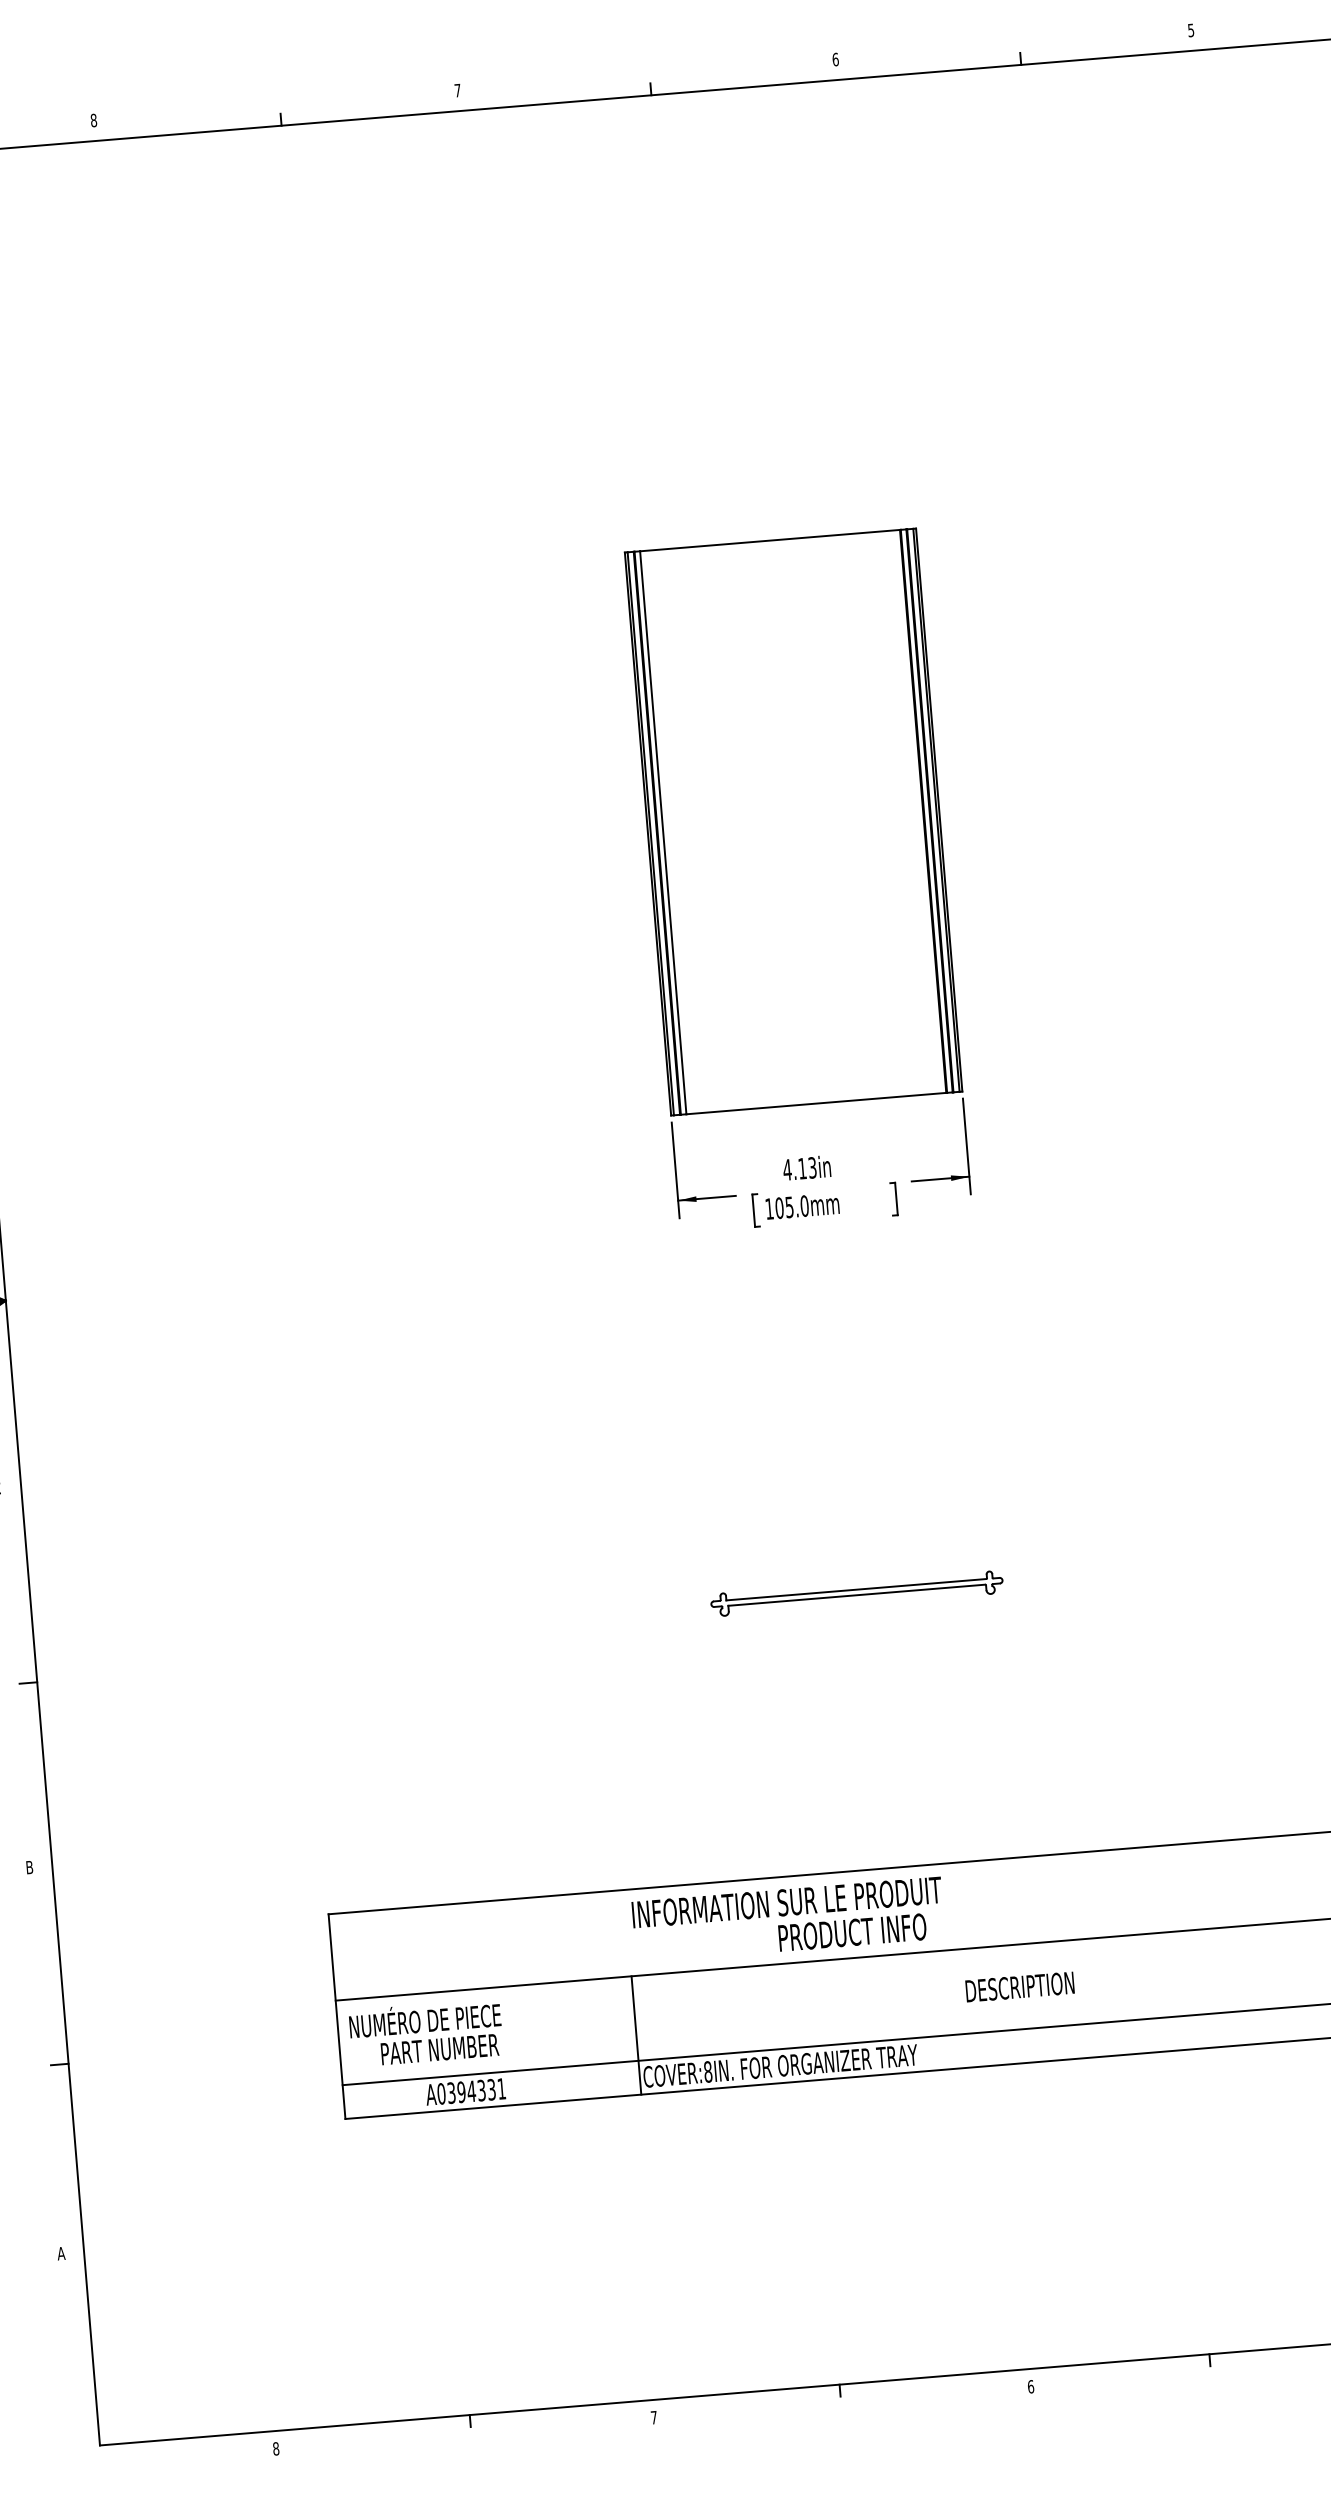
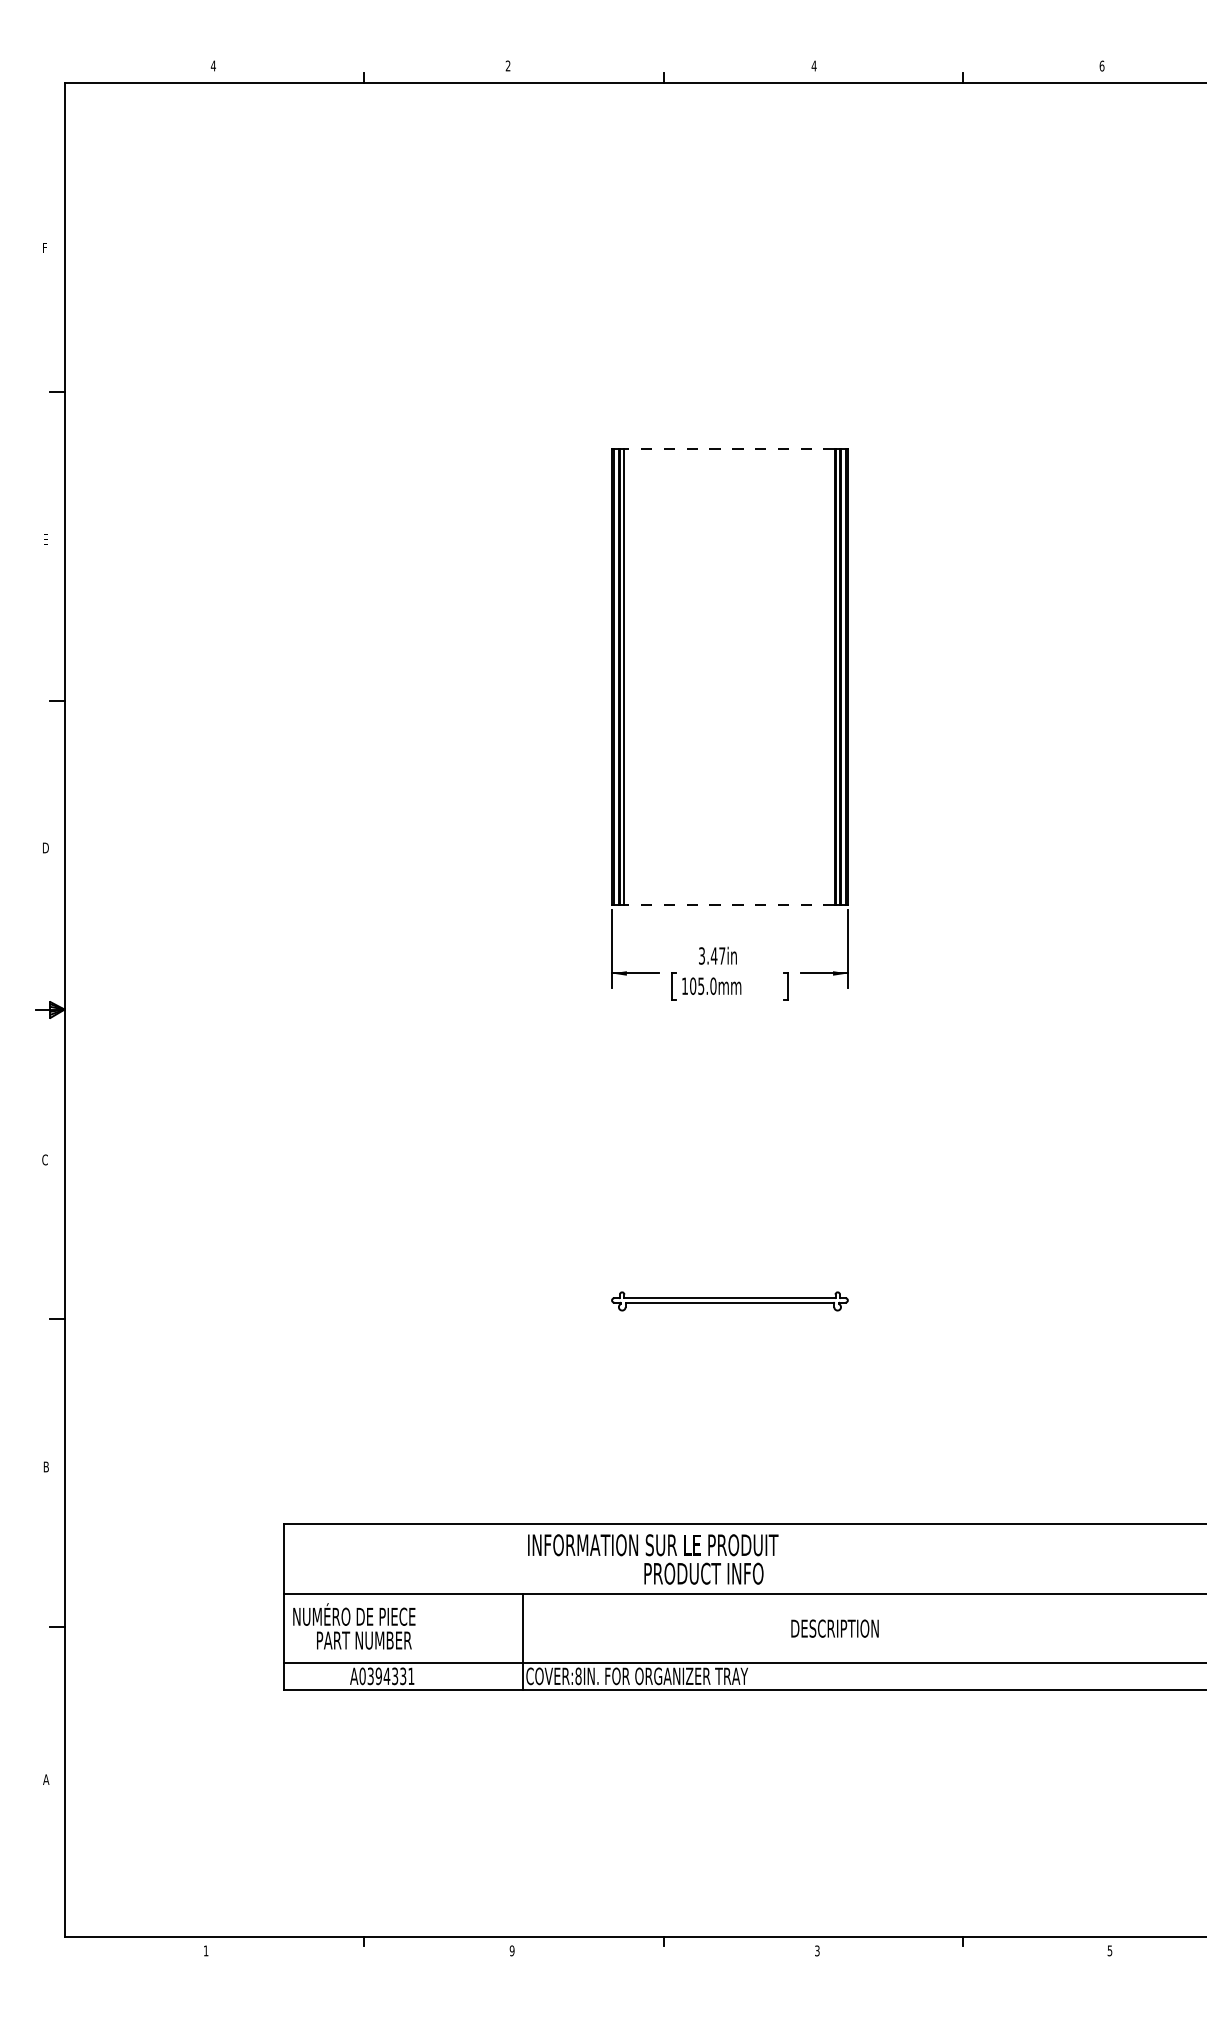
text: (1190, 29) -> (1101, 65), 5 -> 6
text: (834, 59) -> (813, 65), 6 -> 4
text: (456, 90) -> (507, 65), 7 -> 2
text: (92, 120) -> (212, 65), 8 -> 4
line: (769, 540) -> (729, 448), solid -> dashed
line: (816, 1103) -> (729, 904), solid -> dashed
text: (799, 1168) -> (711, 955), 4.13in -> 3.47in
text: (1031, 2386) -> (817, 1950), 6 -> 3
text: (653, 2417) -> (511, 1950), 7 -> 9
text: (275, 2448) -> (205, 1950), 8 -> 1

